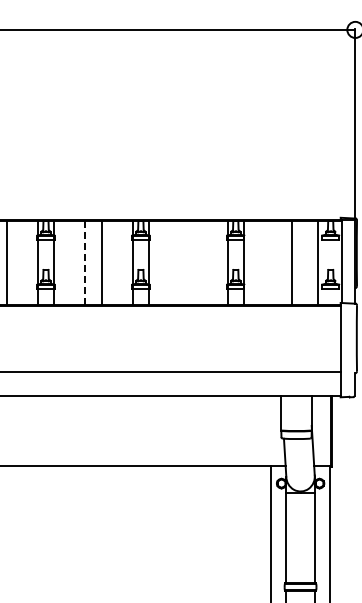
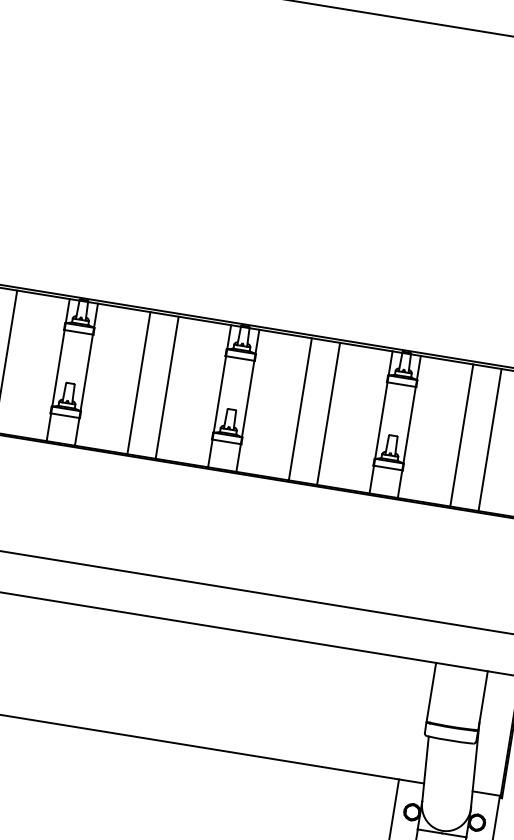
line: (180, 262) -> (301, 408), added
line: (196, 262) -> (328, 412), added
line: (274, 262) -> (461, 434), added
line: (85, 263) -> (139, 383), dashed -> solid

